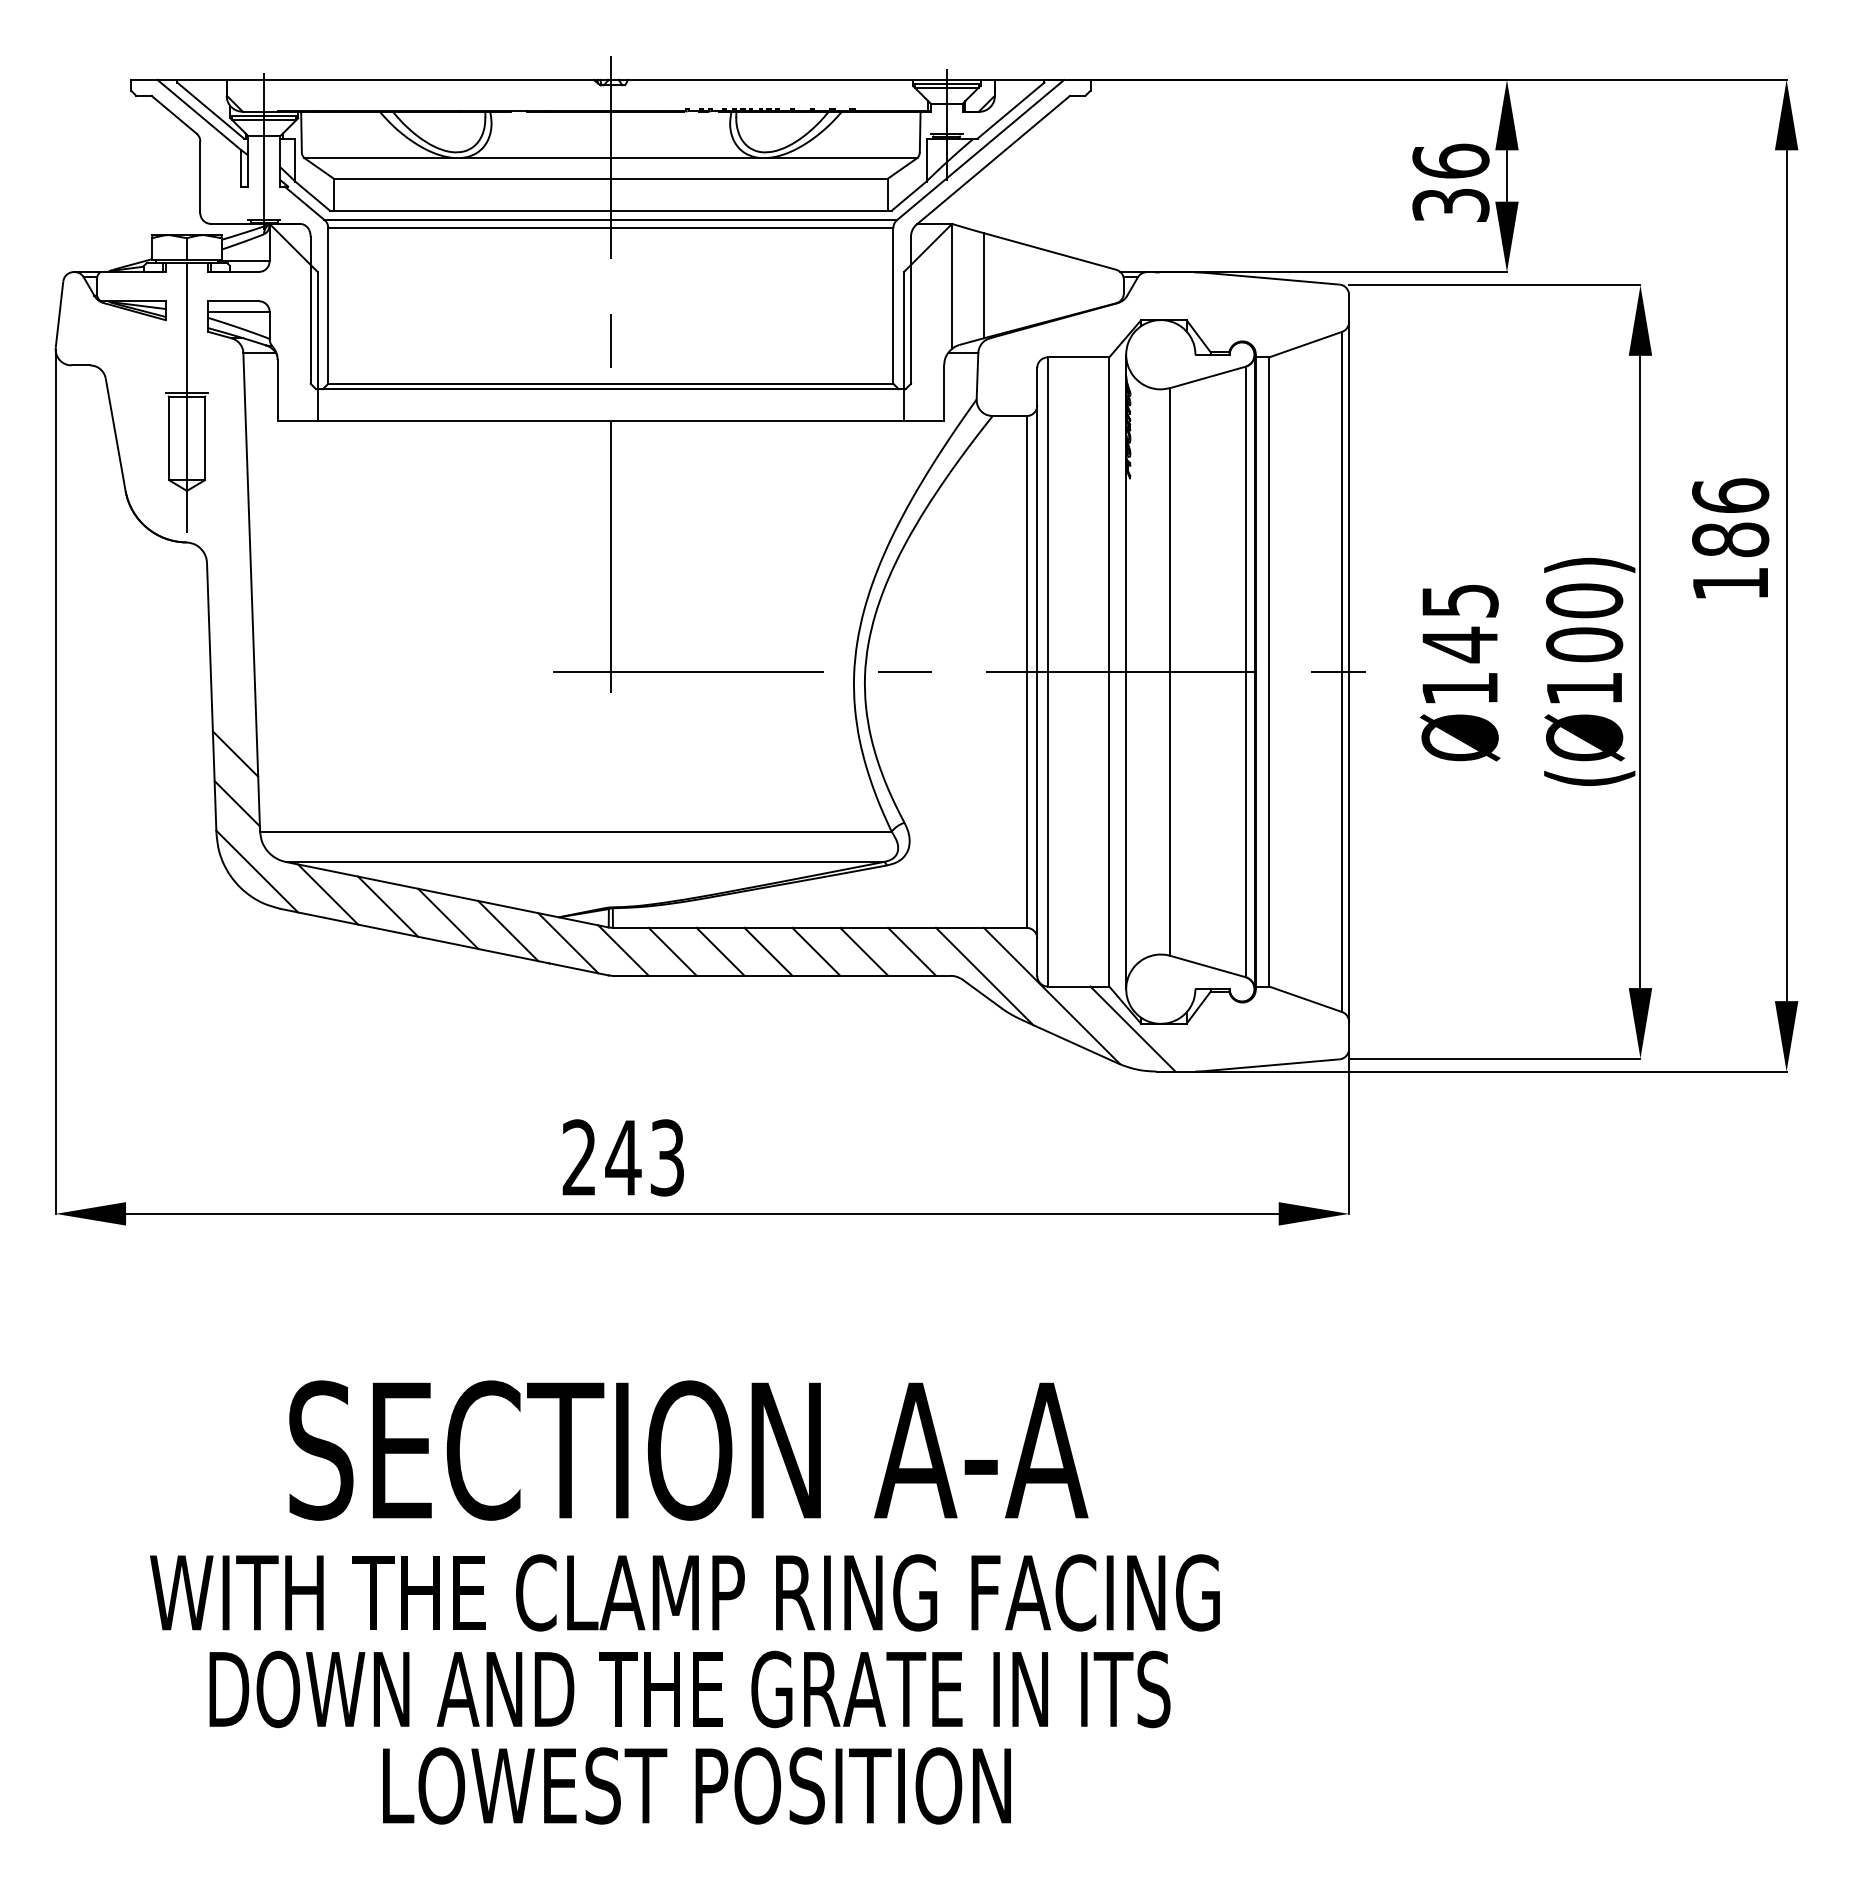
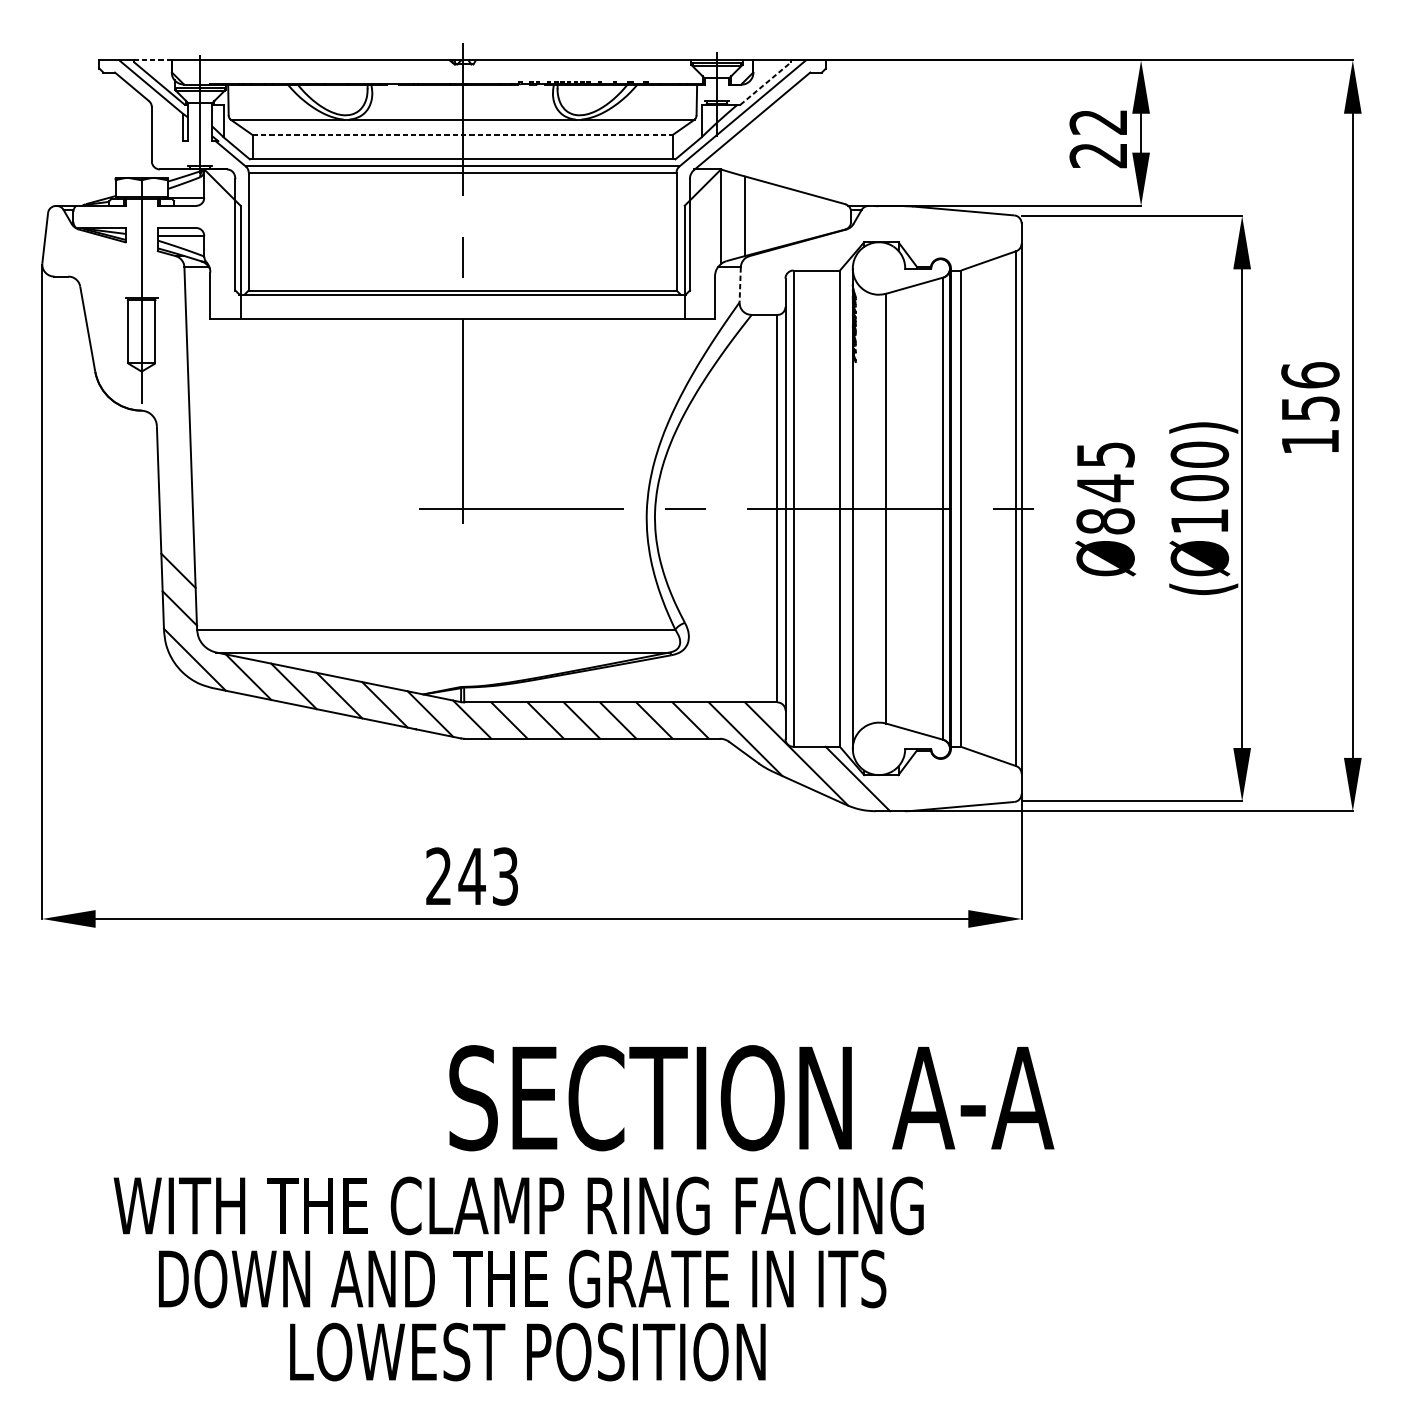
line: (202, 79) -> (153, 60), solid -> dashed
line: (1011, 110) -> (765, 83), solid -> dashed
line: (611, 178) -> (463, 135), solid -> dashed
text: (1450, 182) -> (1098, 138), 36 -> 22
line: (977, 376) -> (740, 284), solid -> dashed
text: (1730, 539) -> (1310, 408), 186 -> 156
text: (1459, 688) -> (1105, 521), Ø145 -> Ø845
text: (688, 1450) -> (751, 1098), moved

